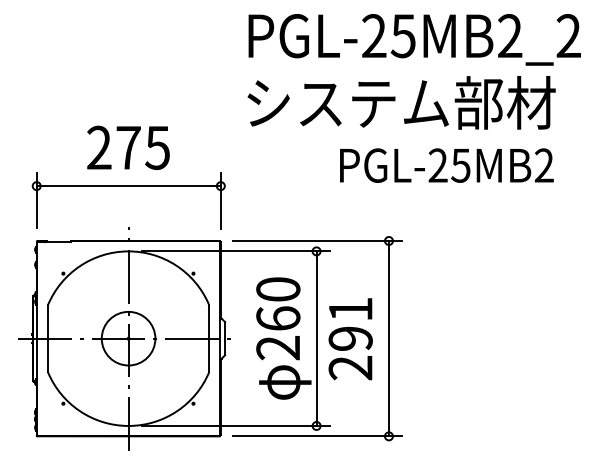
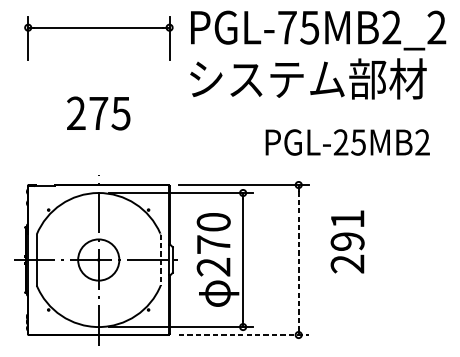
text: (374, 35) -> (287, 27), PGL-25MB2_2 -> PGL-75MB2_2
text: (446, 165) -> (347, 142), moved
part: (128, 186) -> (98, 27), moved
text: (278, 318) -> (213, 244), 260 -> 270
line: (388, 338) -> (298, 259), solid -> dashed
line: (209, 339) -> (160, 260), solid -> dashed
text: (350, 339) -> (347, 242), moved
line: (317, 436) -> (243, 335), solid -> dashed

